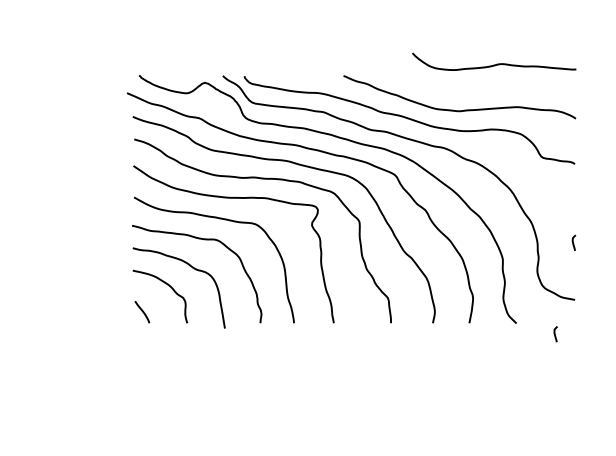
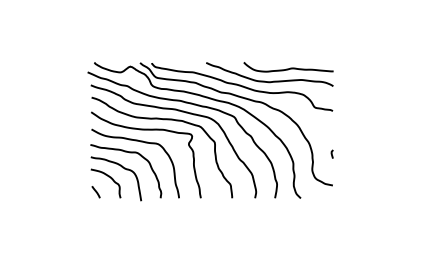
curve: (493, 64) -> (288, 68), moved
curve: (554, 332) -> (321, 203), removed

